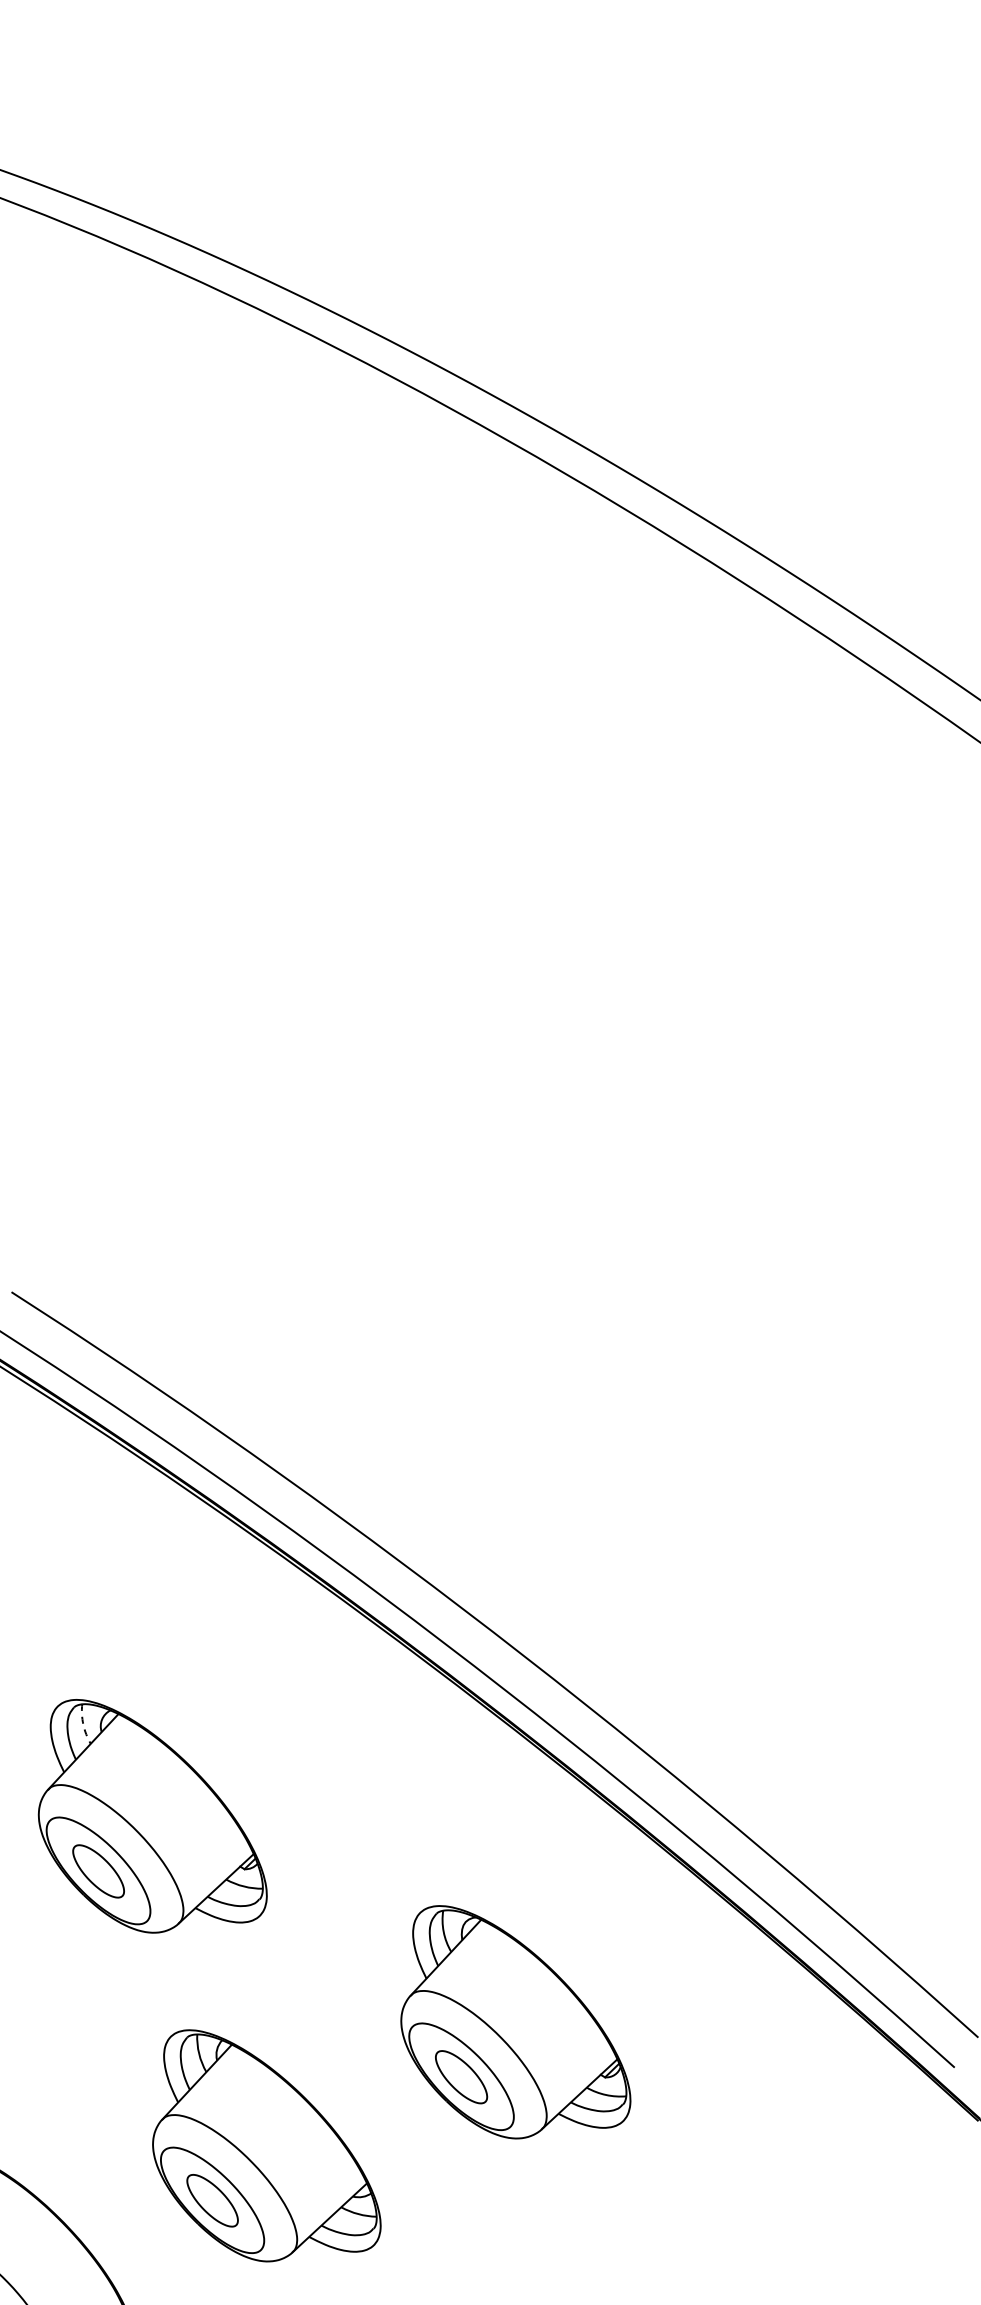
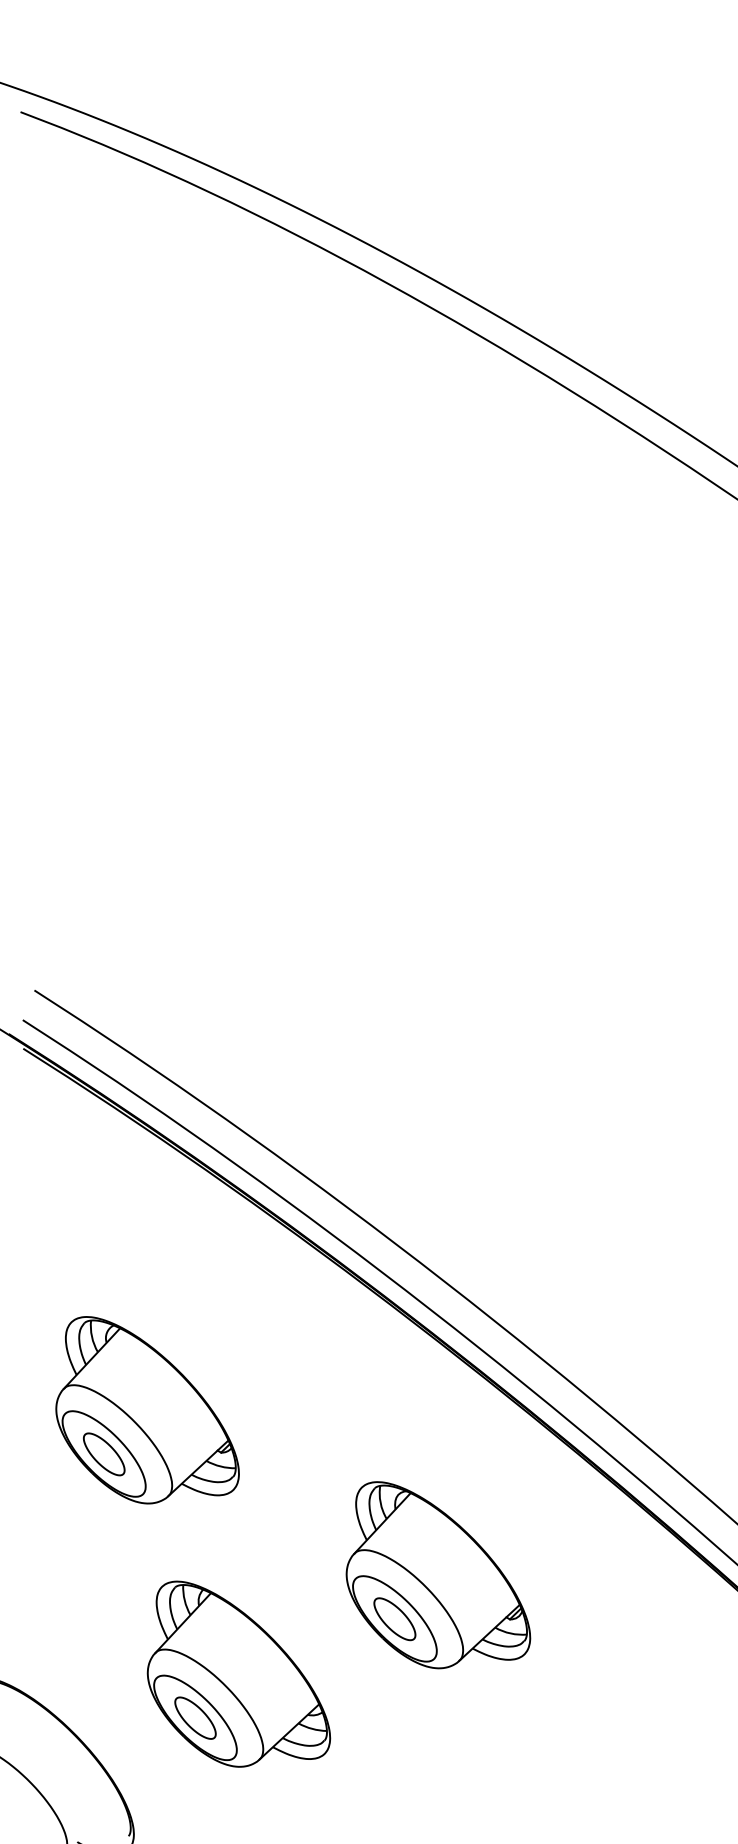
arc: (83, 1724) -> (92, 1336), dashed -> solid

